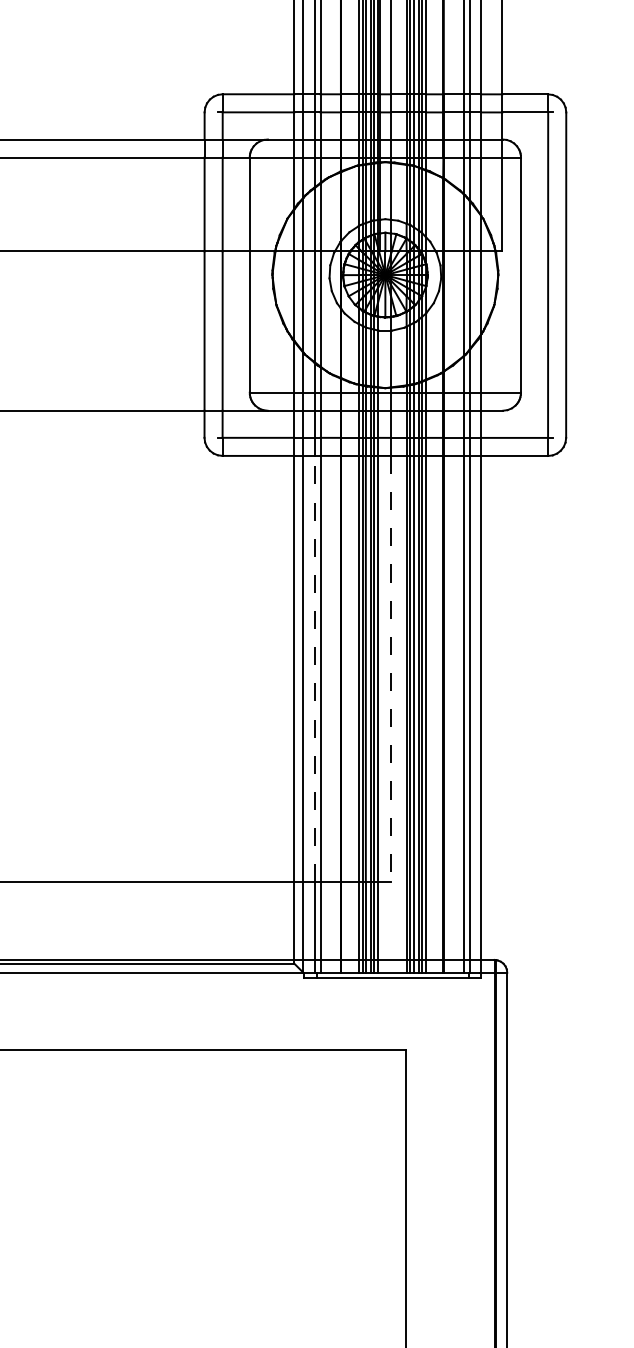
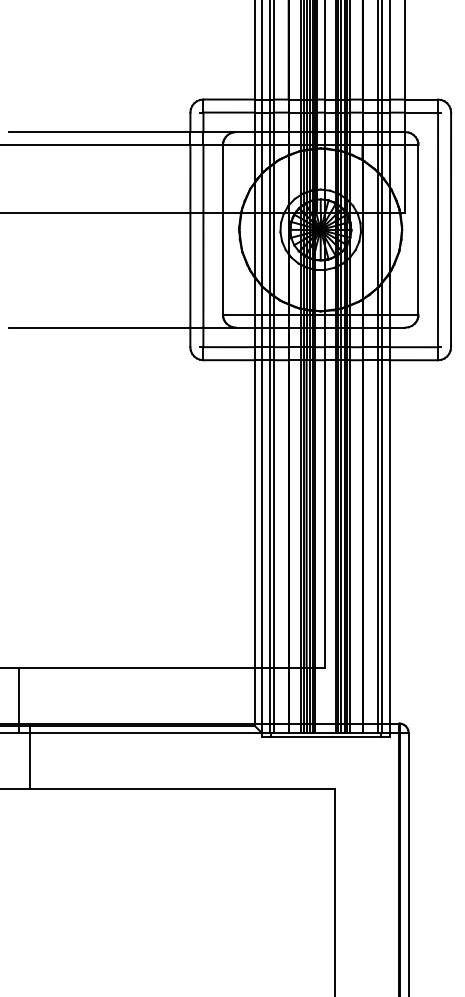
line: (314, 668) -> (269, 513), dashed -> solid
line: (390, 668) -> (324, 513), dashed -> solid

